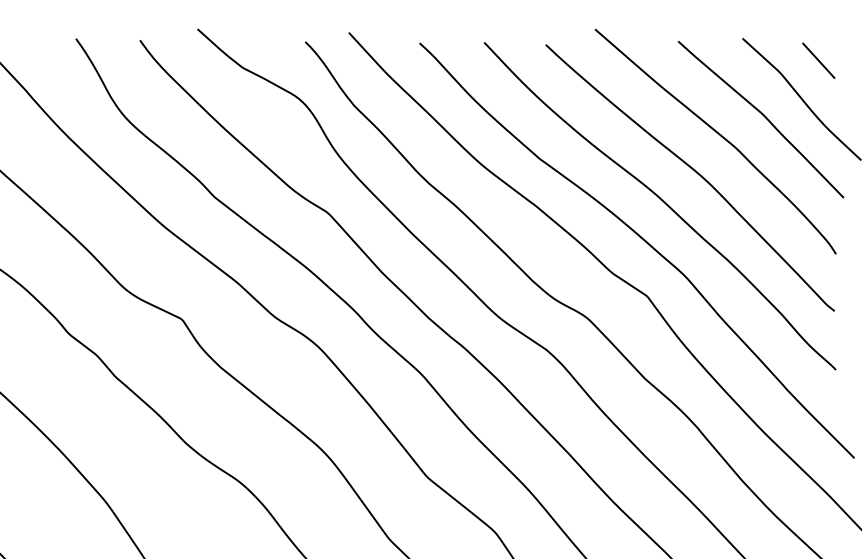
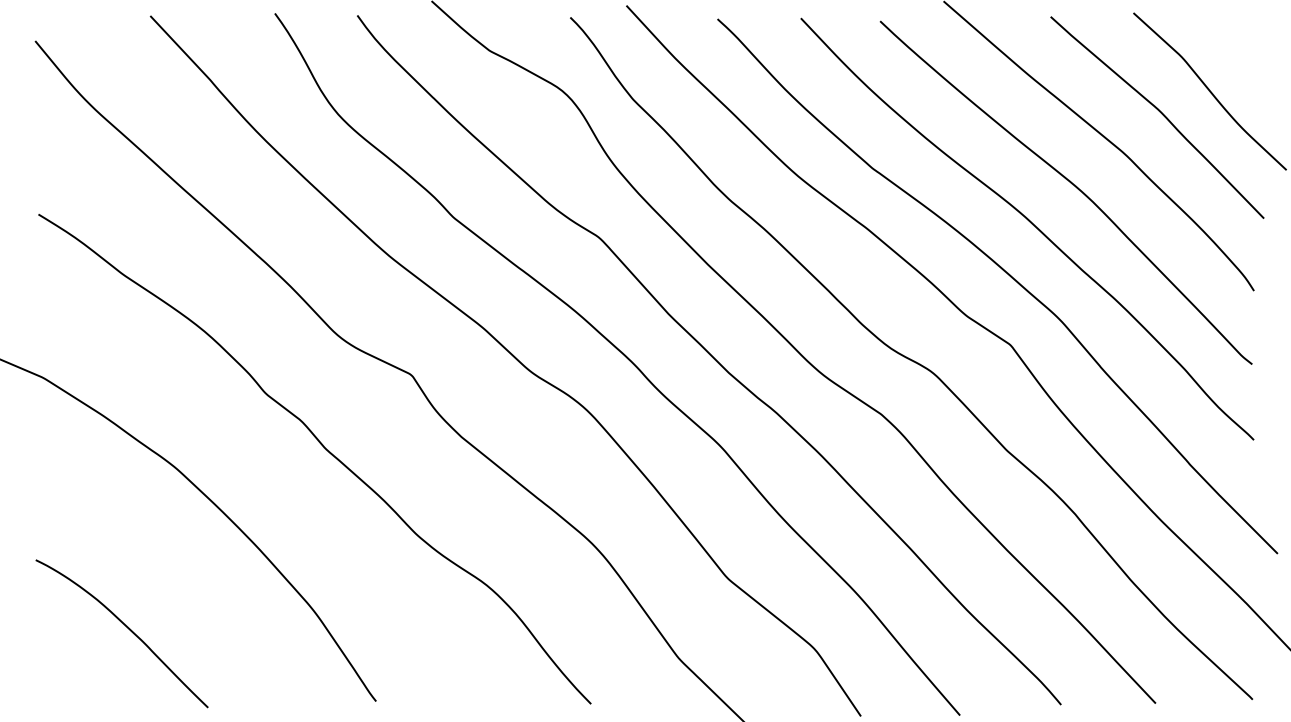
line: (818, 60) -> (1231, 41), removed

